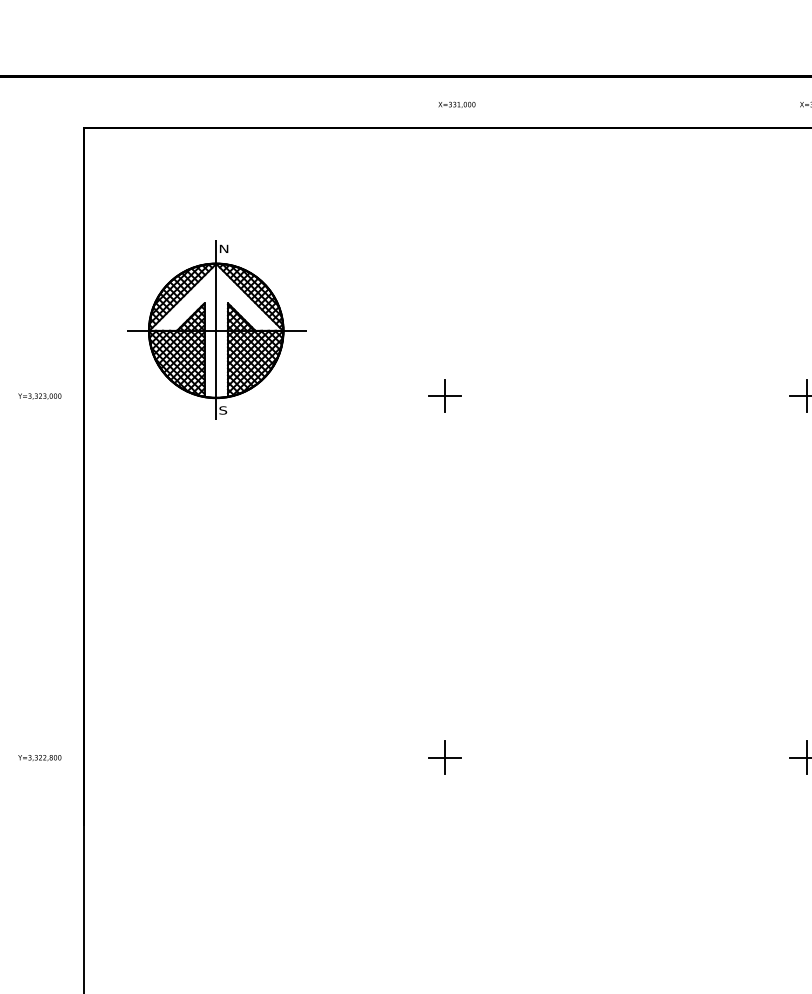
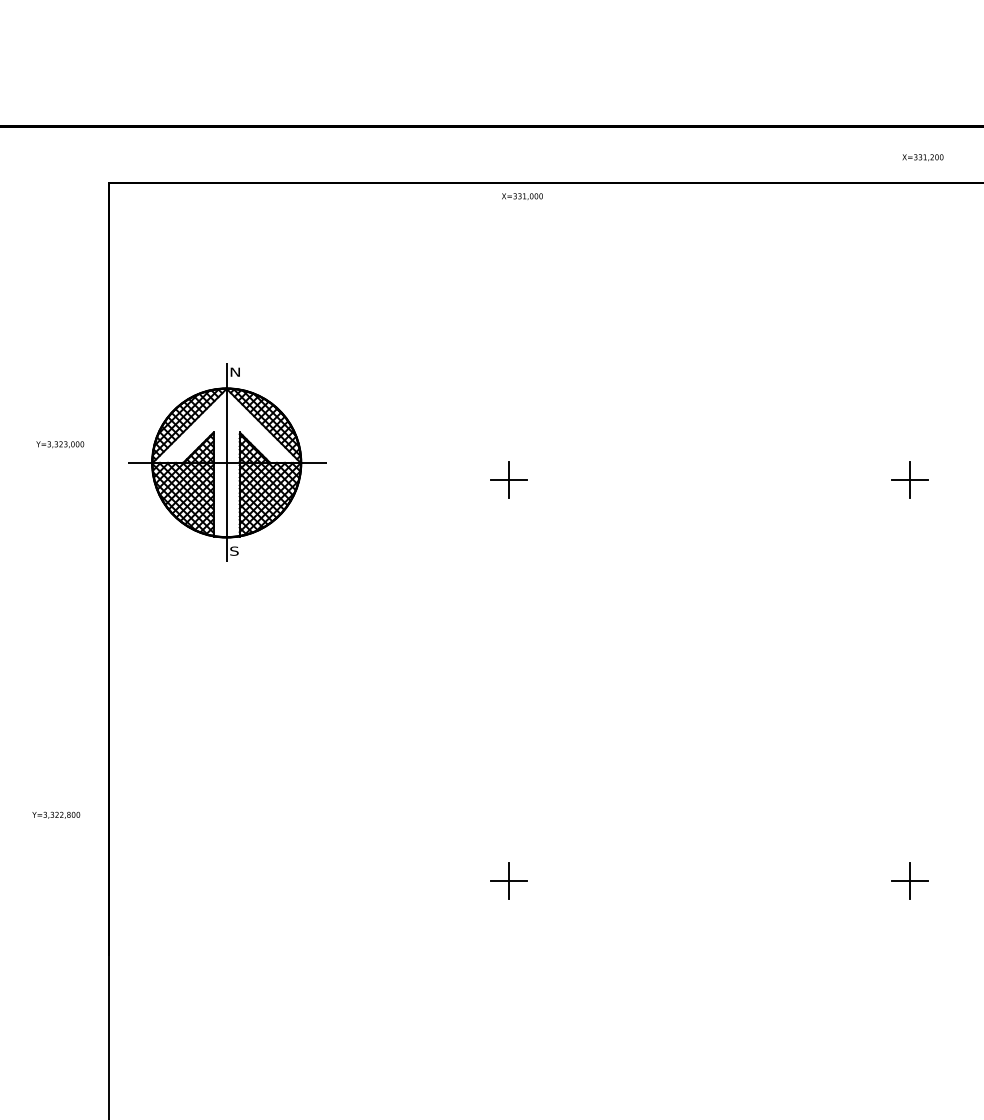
text: (457, 104) -> (522, 196), moved
part: (216, 330) -> (227, 462), moved
text: (40, 396) -> (60, 444), moved
text: (40, 757) -> (56, 814), moved

